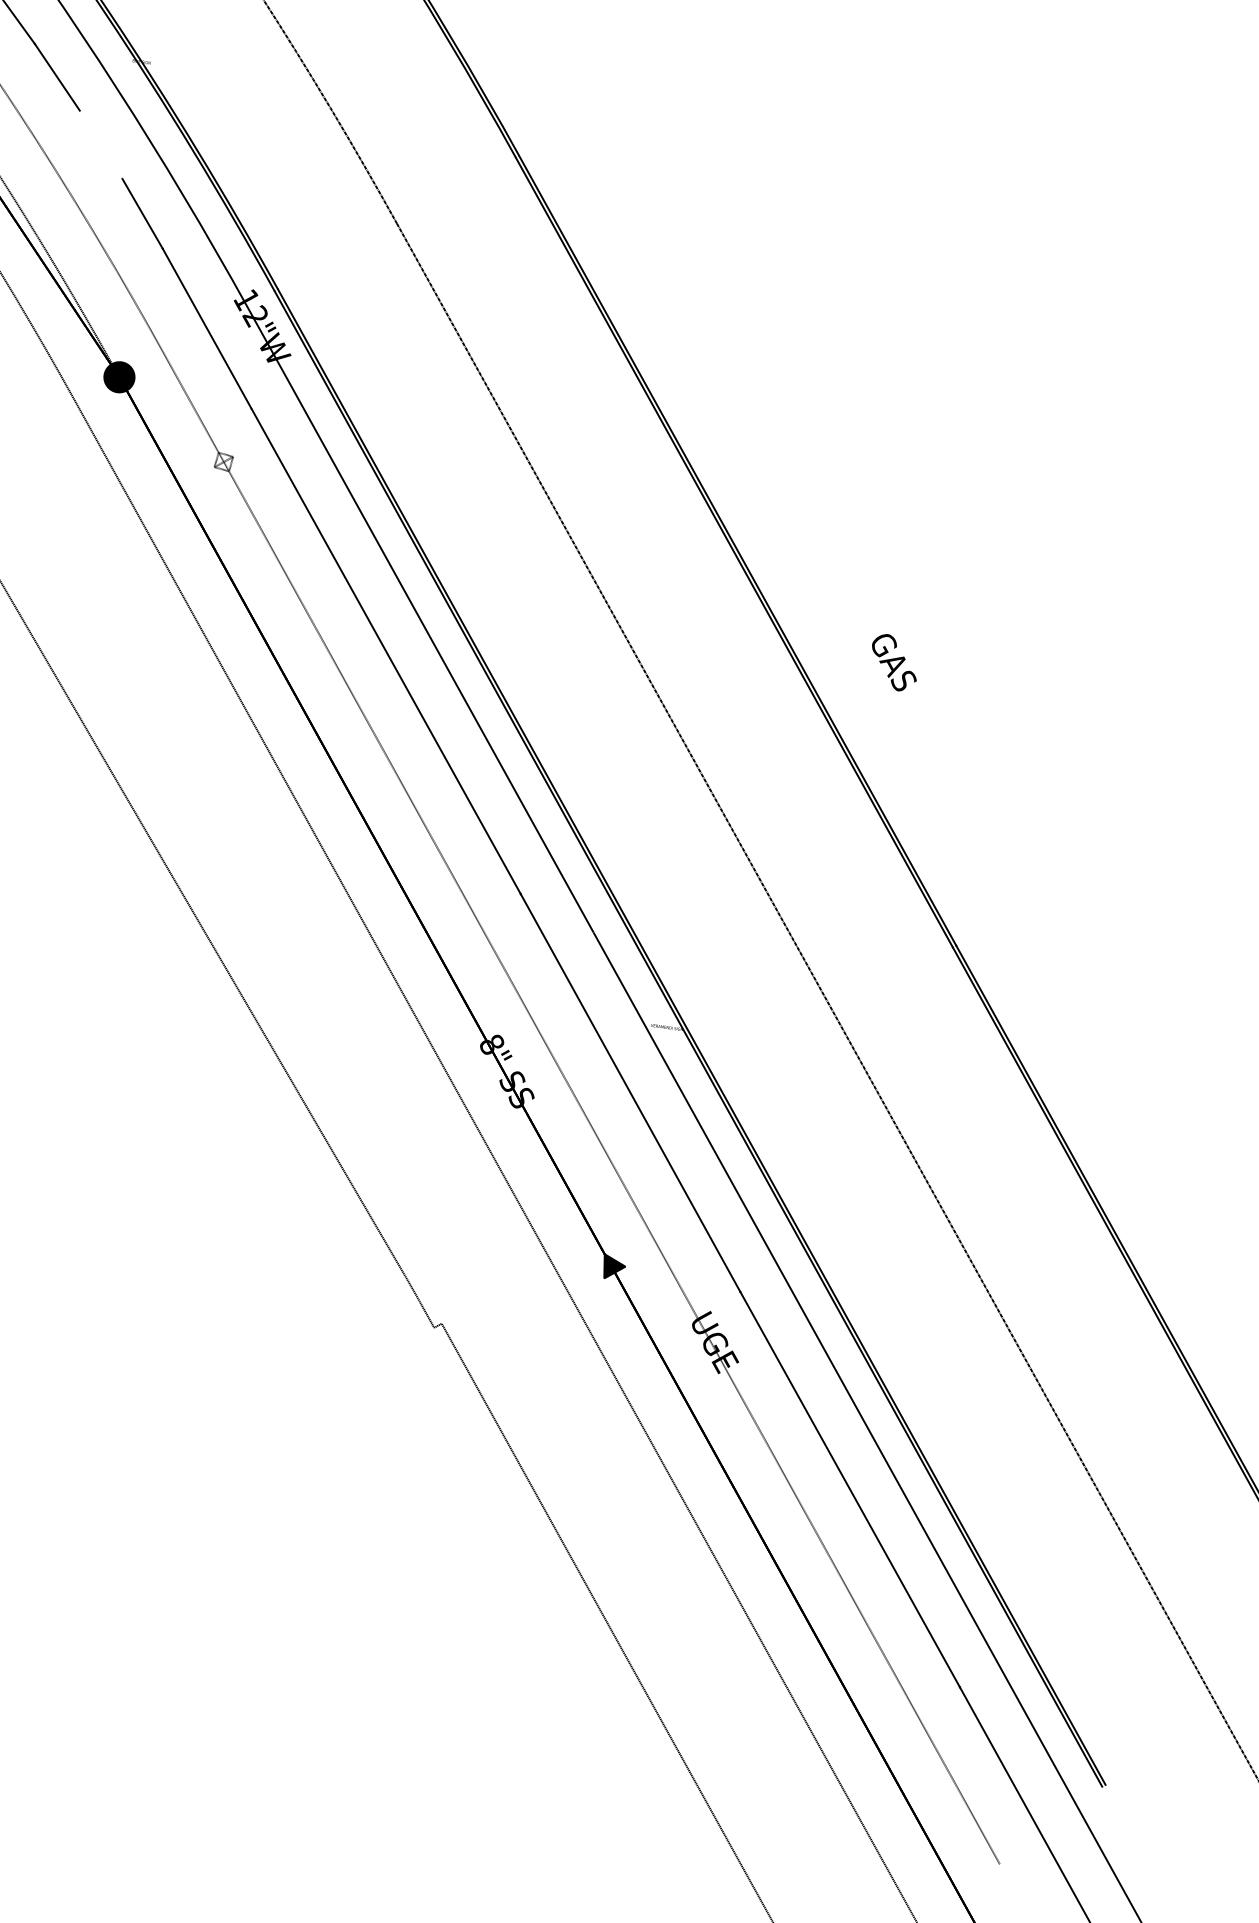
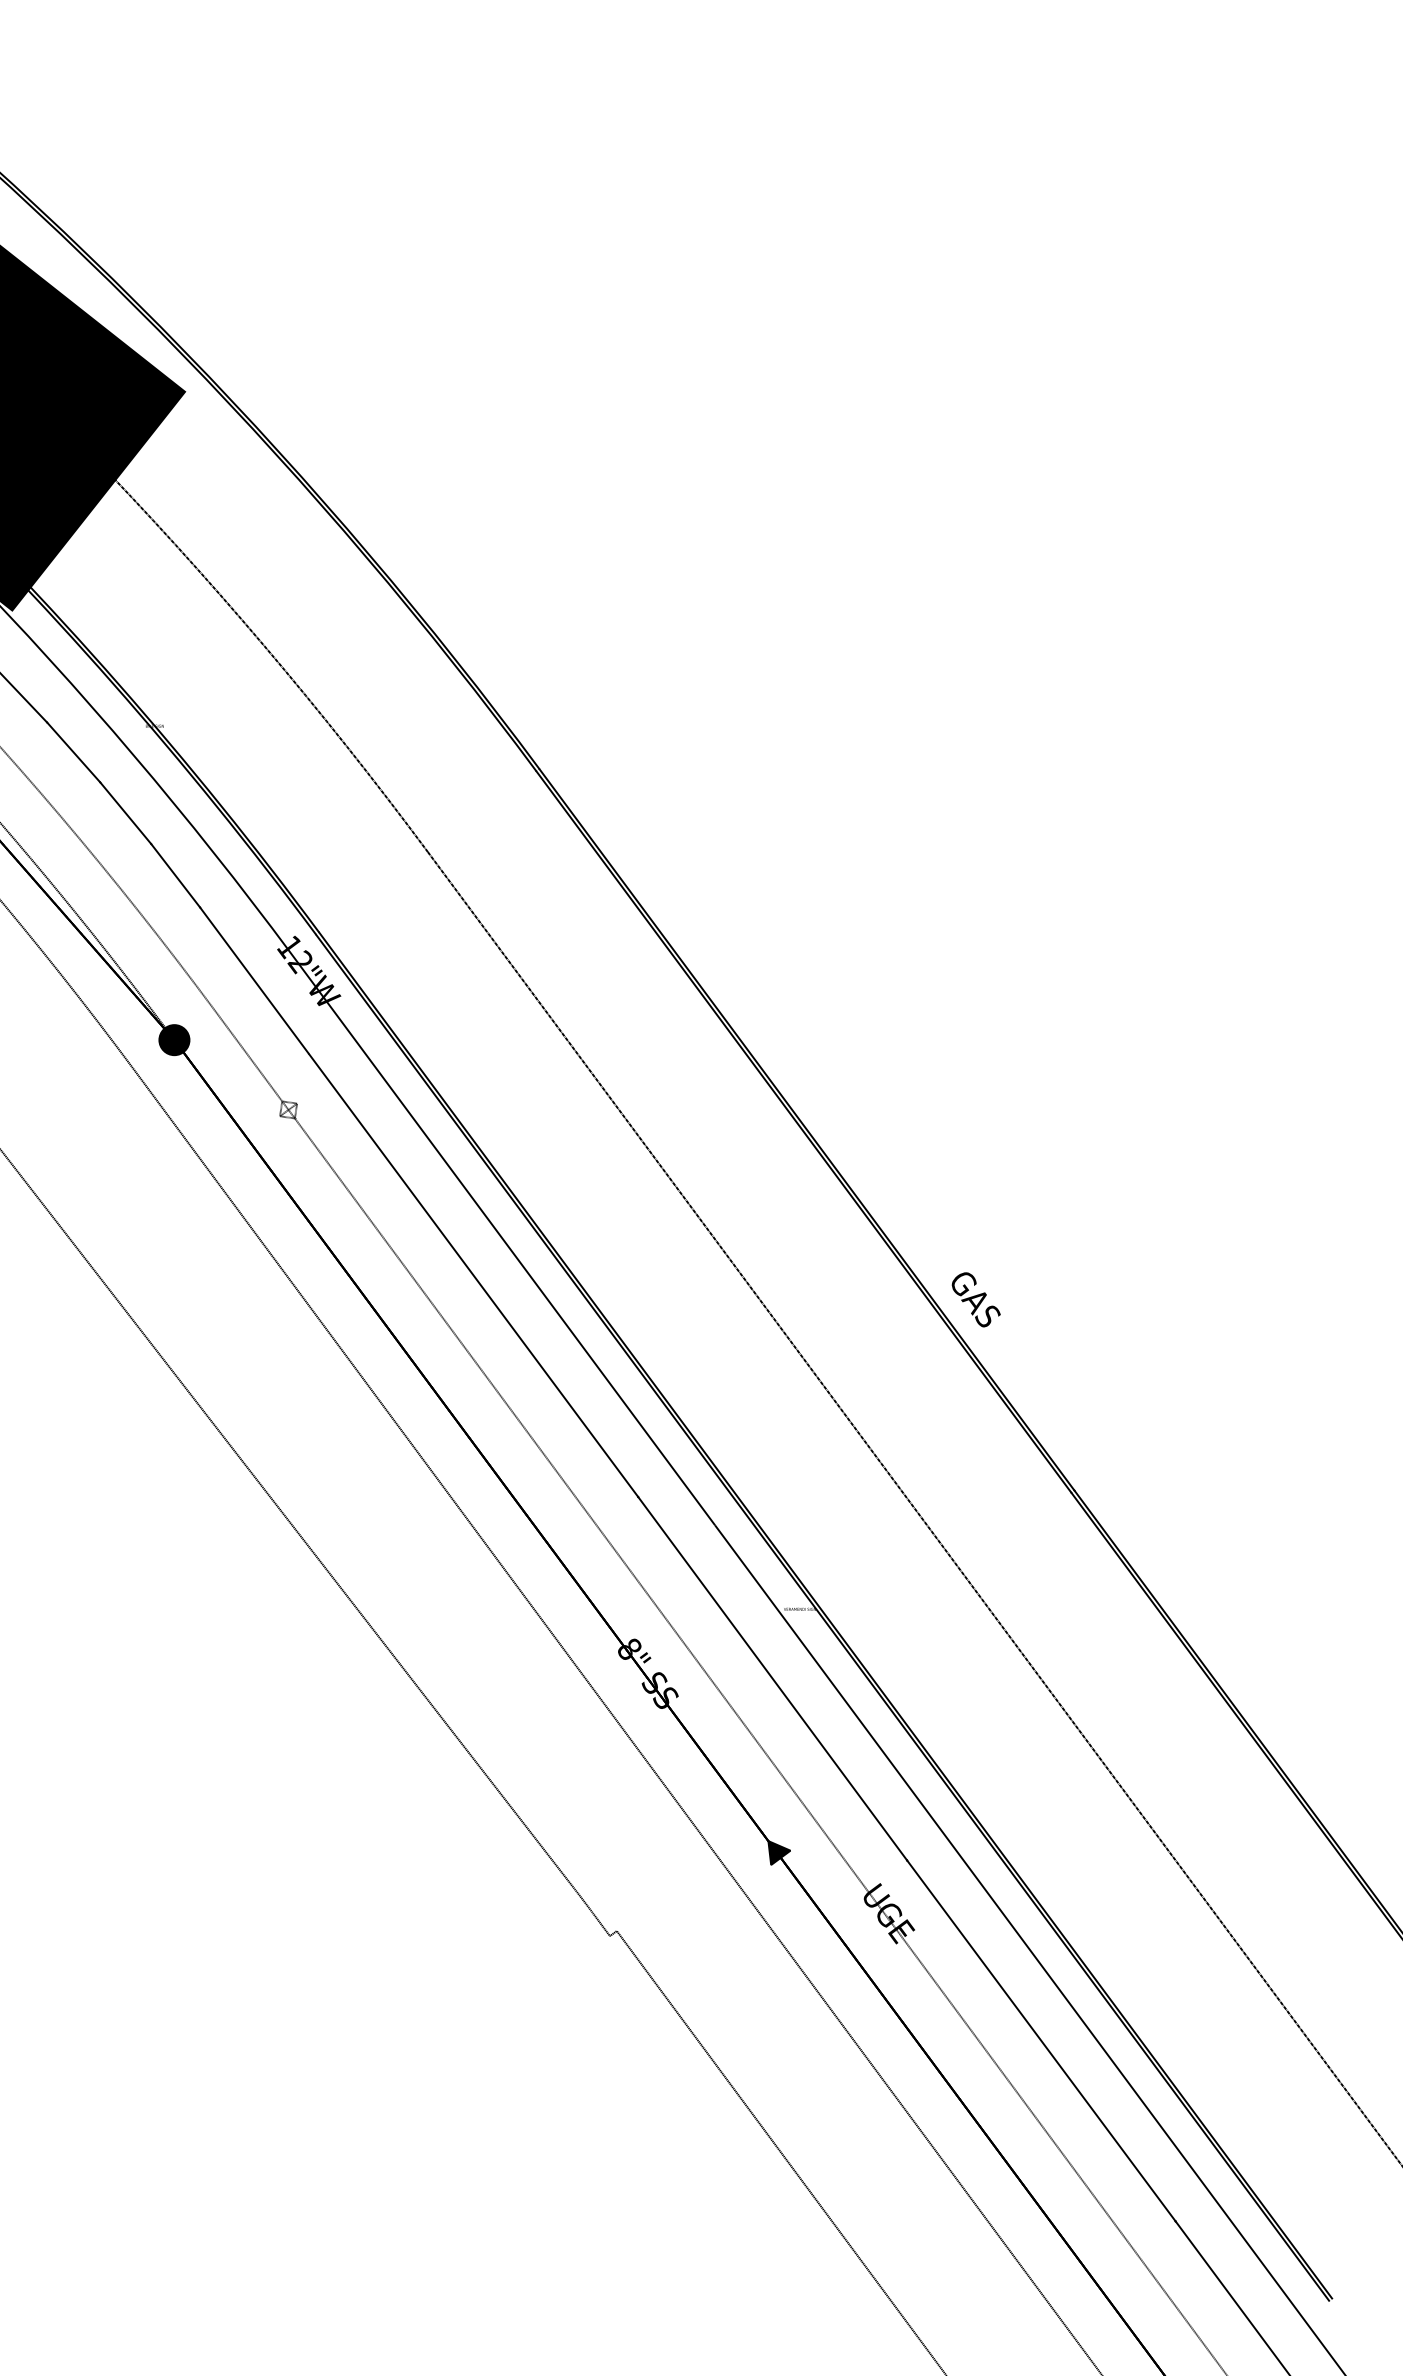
line: (100, 144) -> (125, 813), added
text: (893, 662) -> (975, 1299), moved

